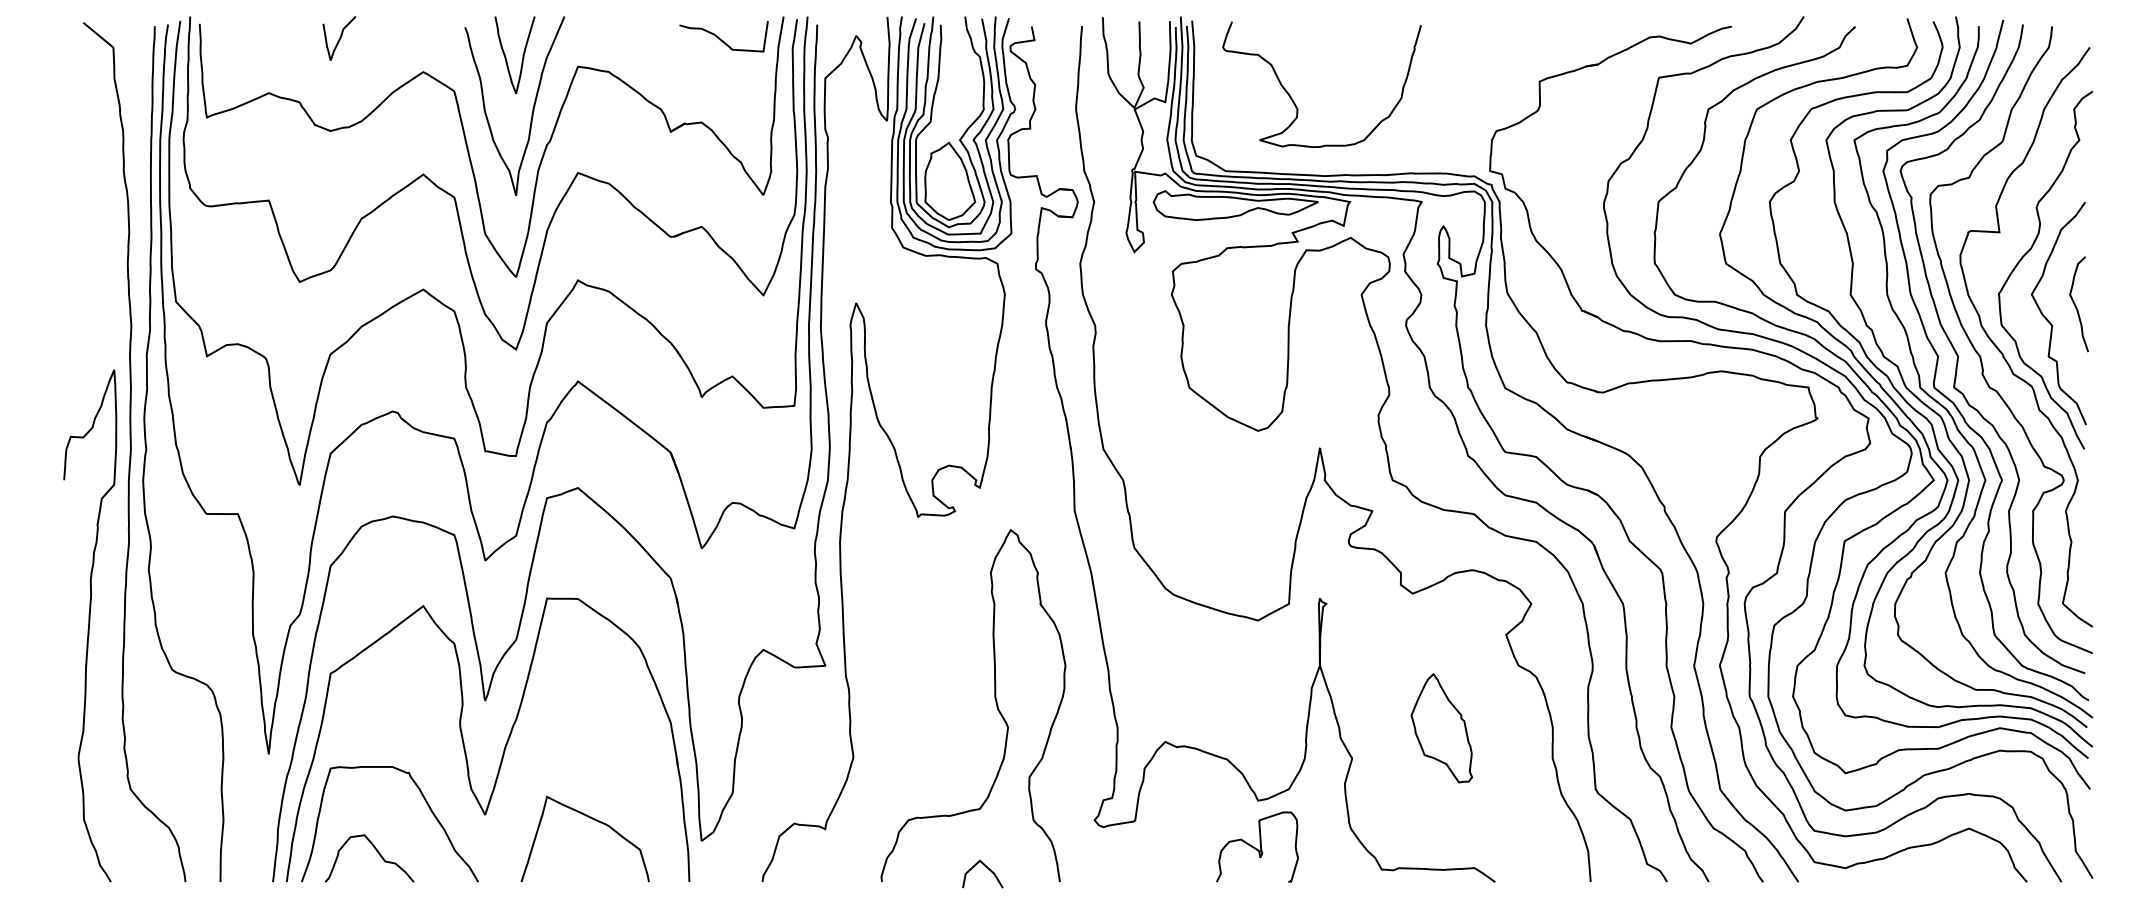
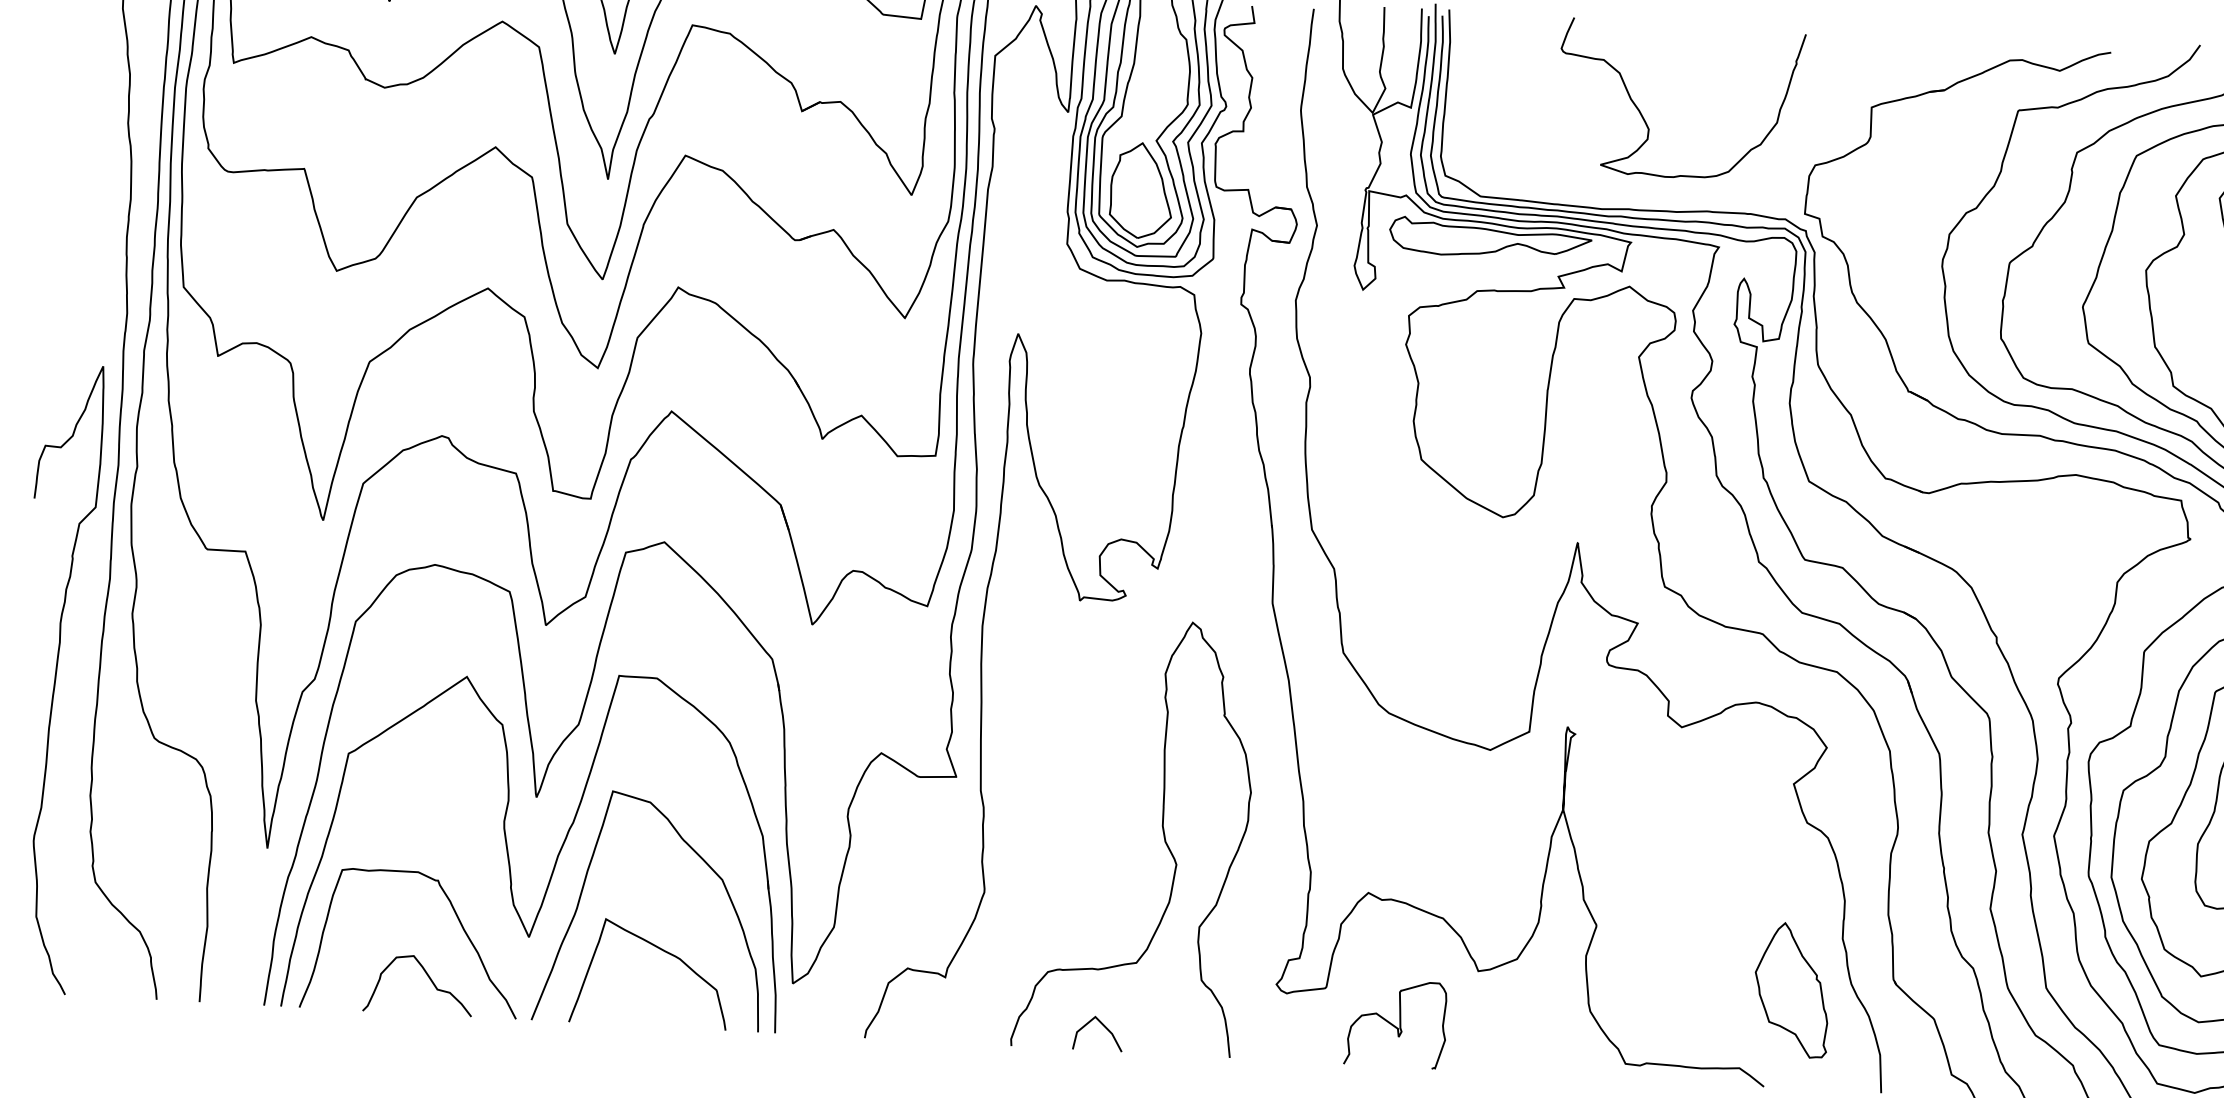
curve: (1294, 101) -> (1645, 119), moved
part: (1441, 728) -> (1791, 990), moved
curve: (618, 741) -> (697, 856), added
curve: (1257, 848) -> (1395, 1025), moved
curve: (378, 854) -> (429, 980), moved
line: (985, 867) -> (1101, 1025), moved

